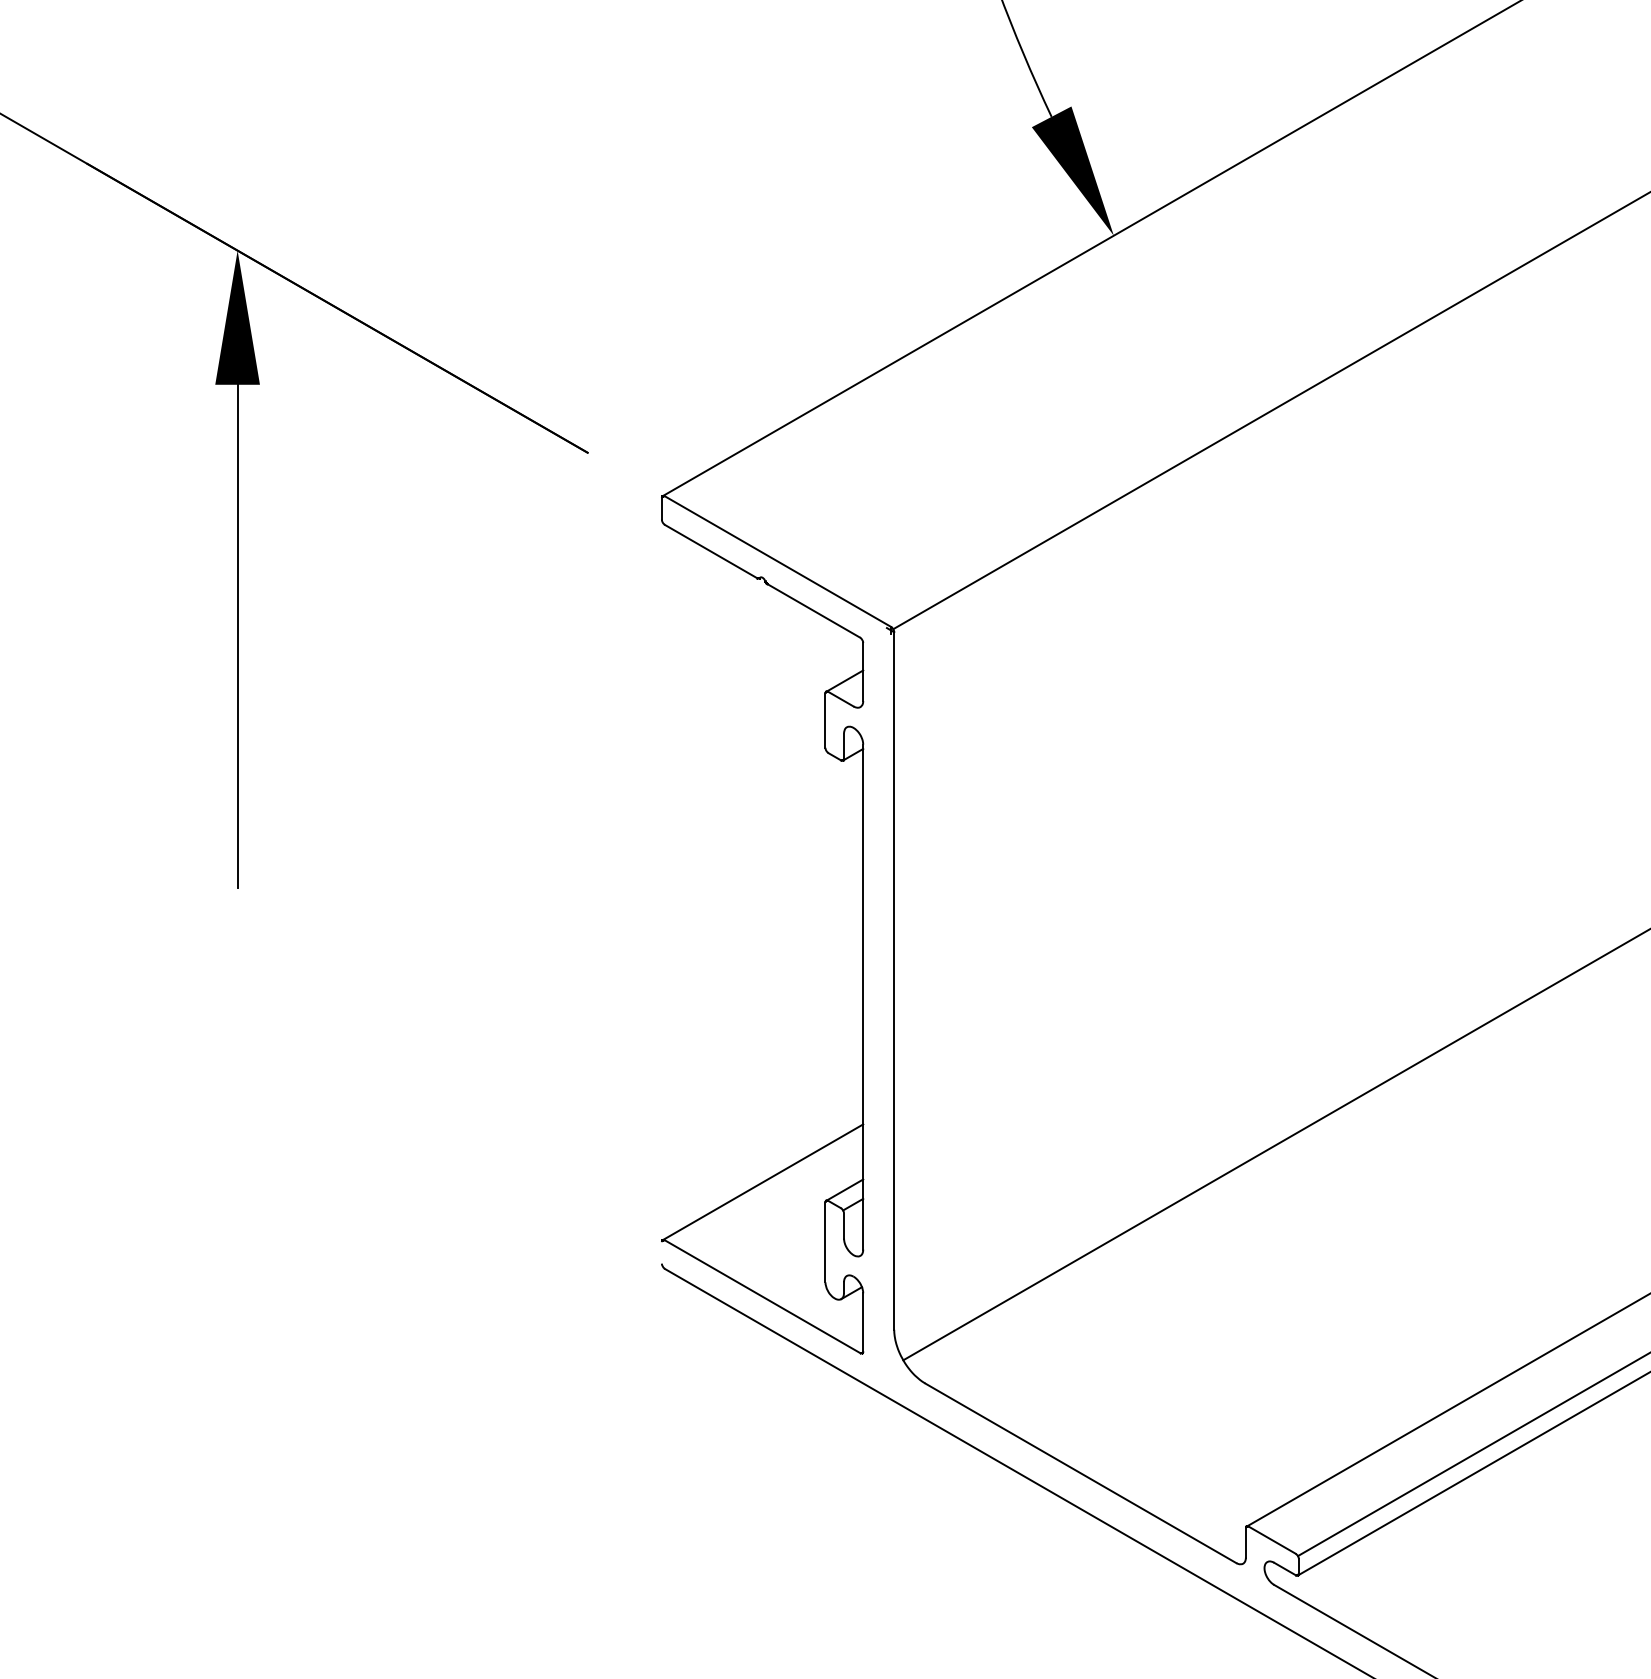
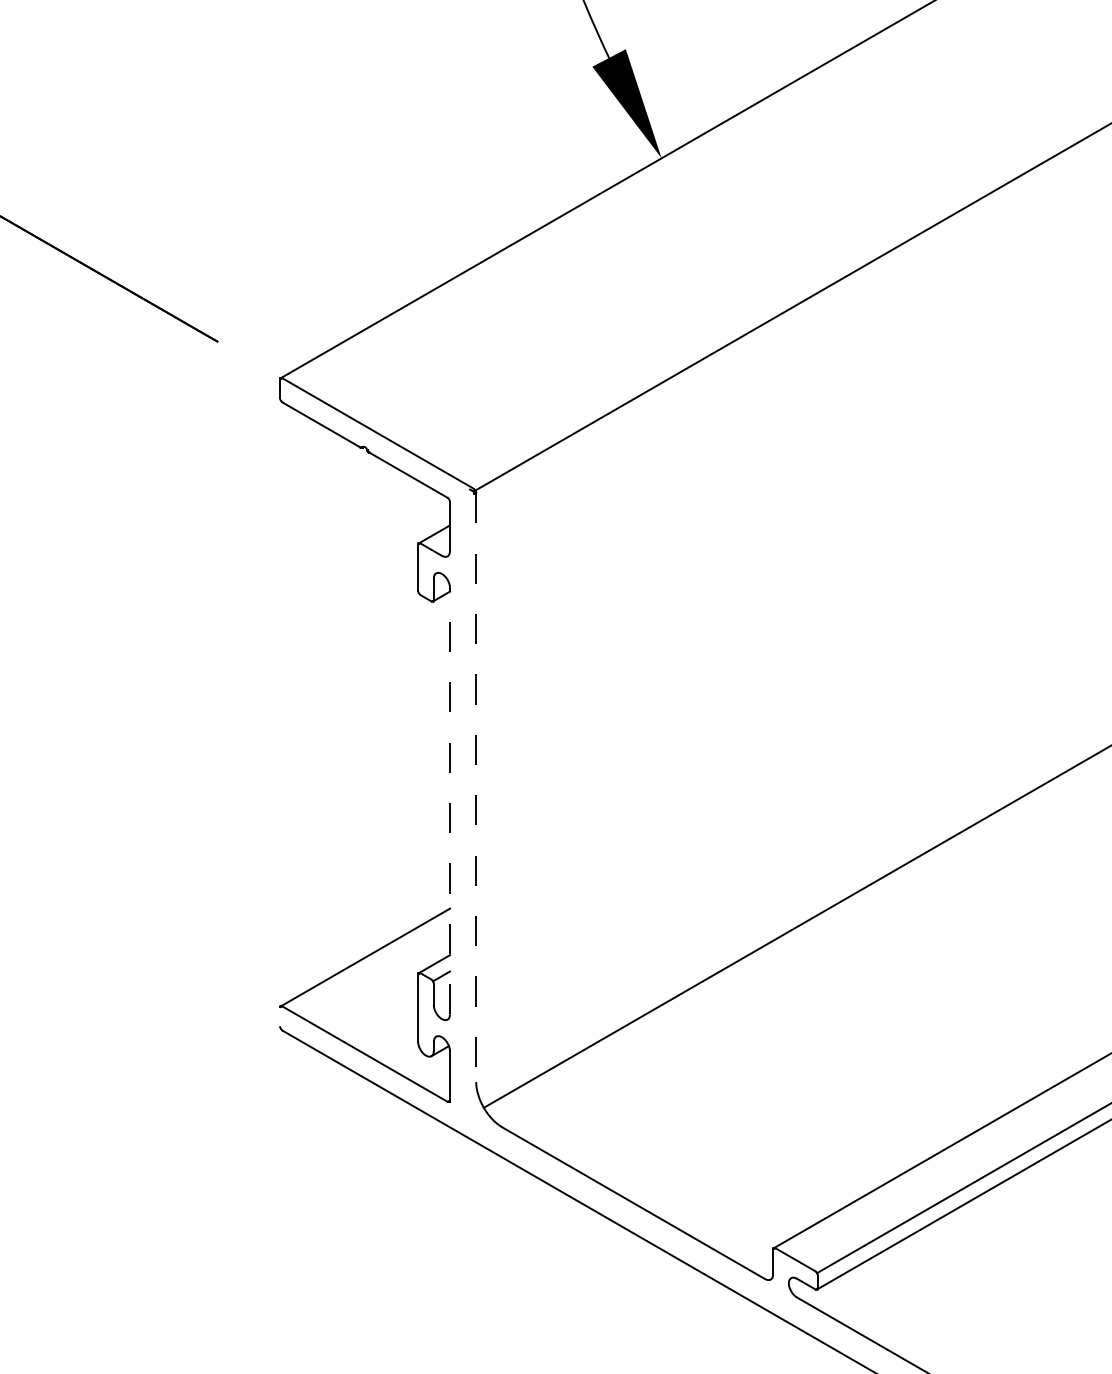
line: (894, 981) -> (476, 788), solid -> dashed
line: (863, 996) -> (450, 800), solid -> dashed

